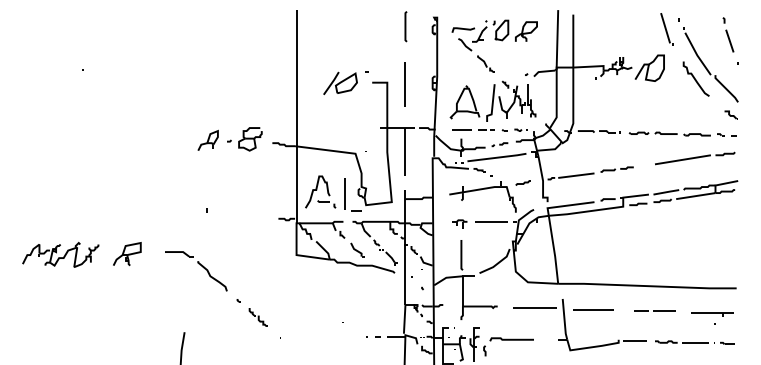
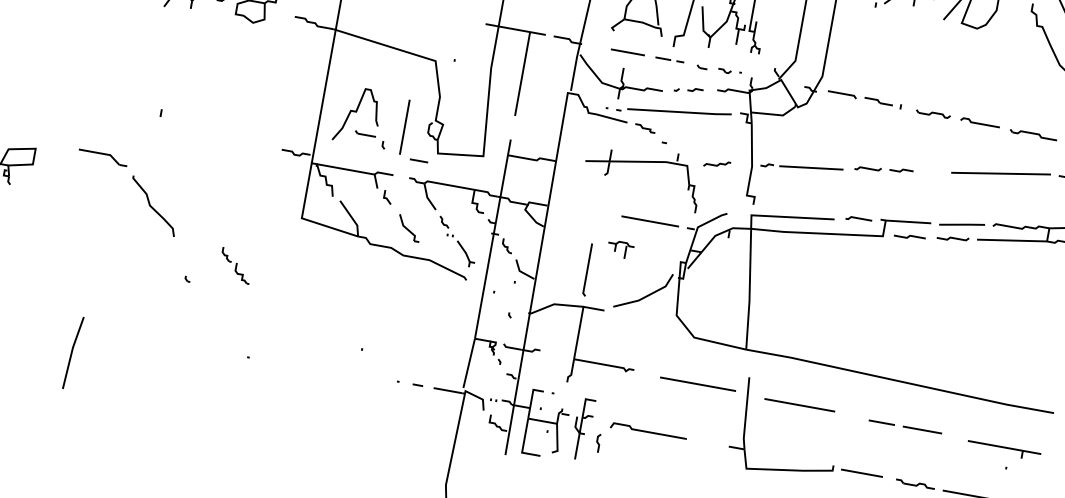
part: (459, 223) -> (620, 247), moved
part: (201, 266) -> (137, 185), moved
part: (257, 317) -> (234, 265), moved

